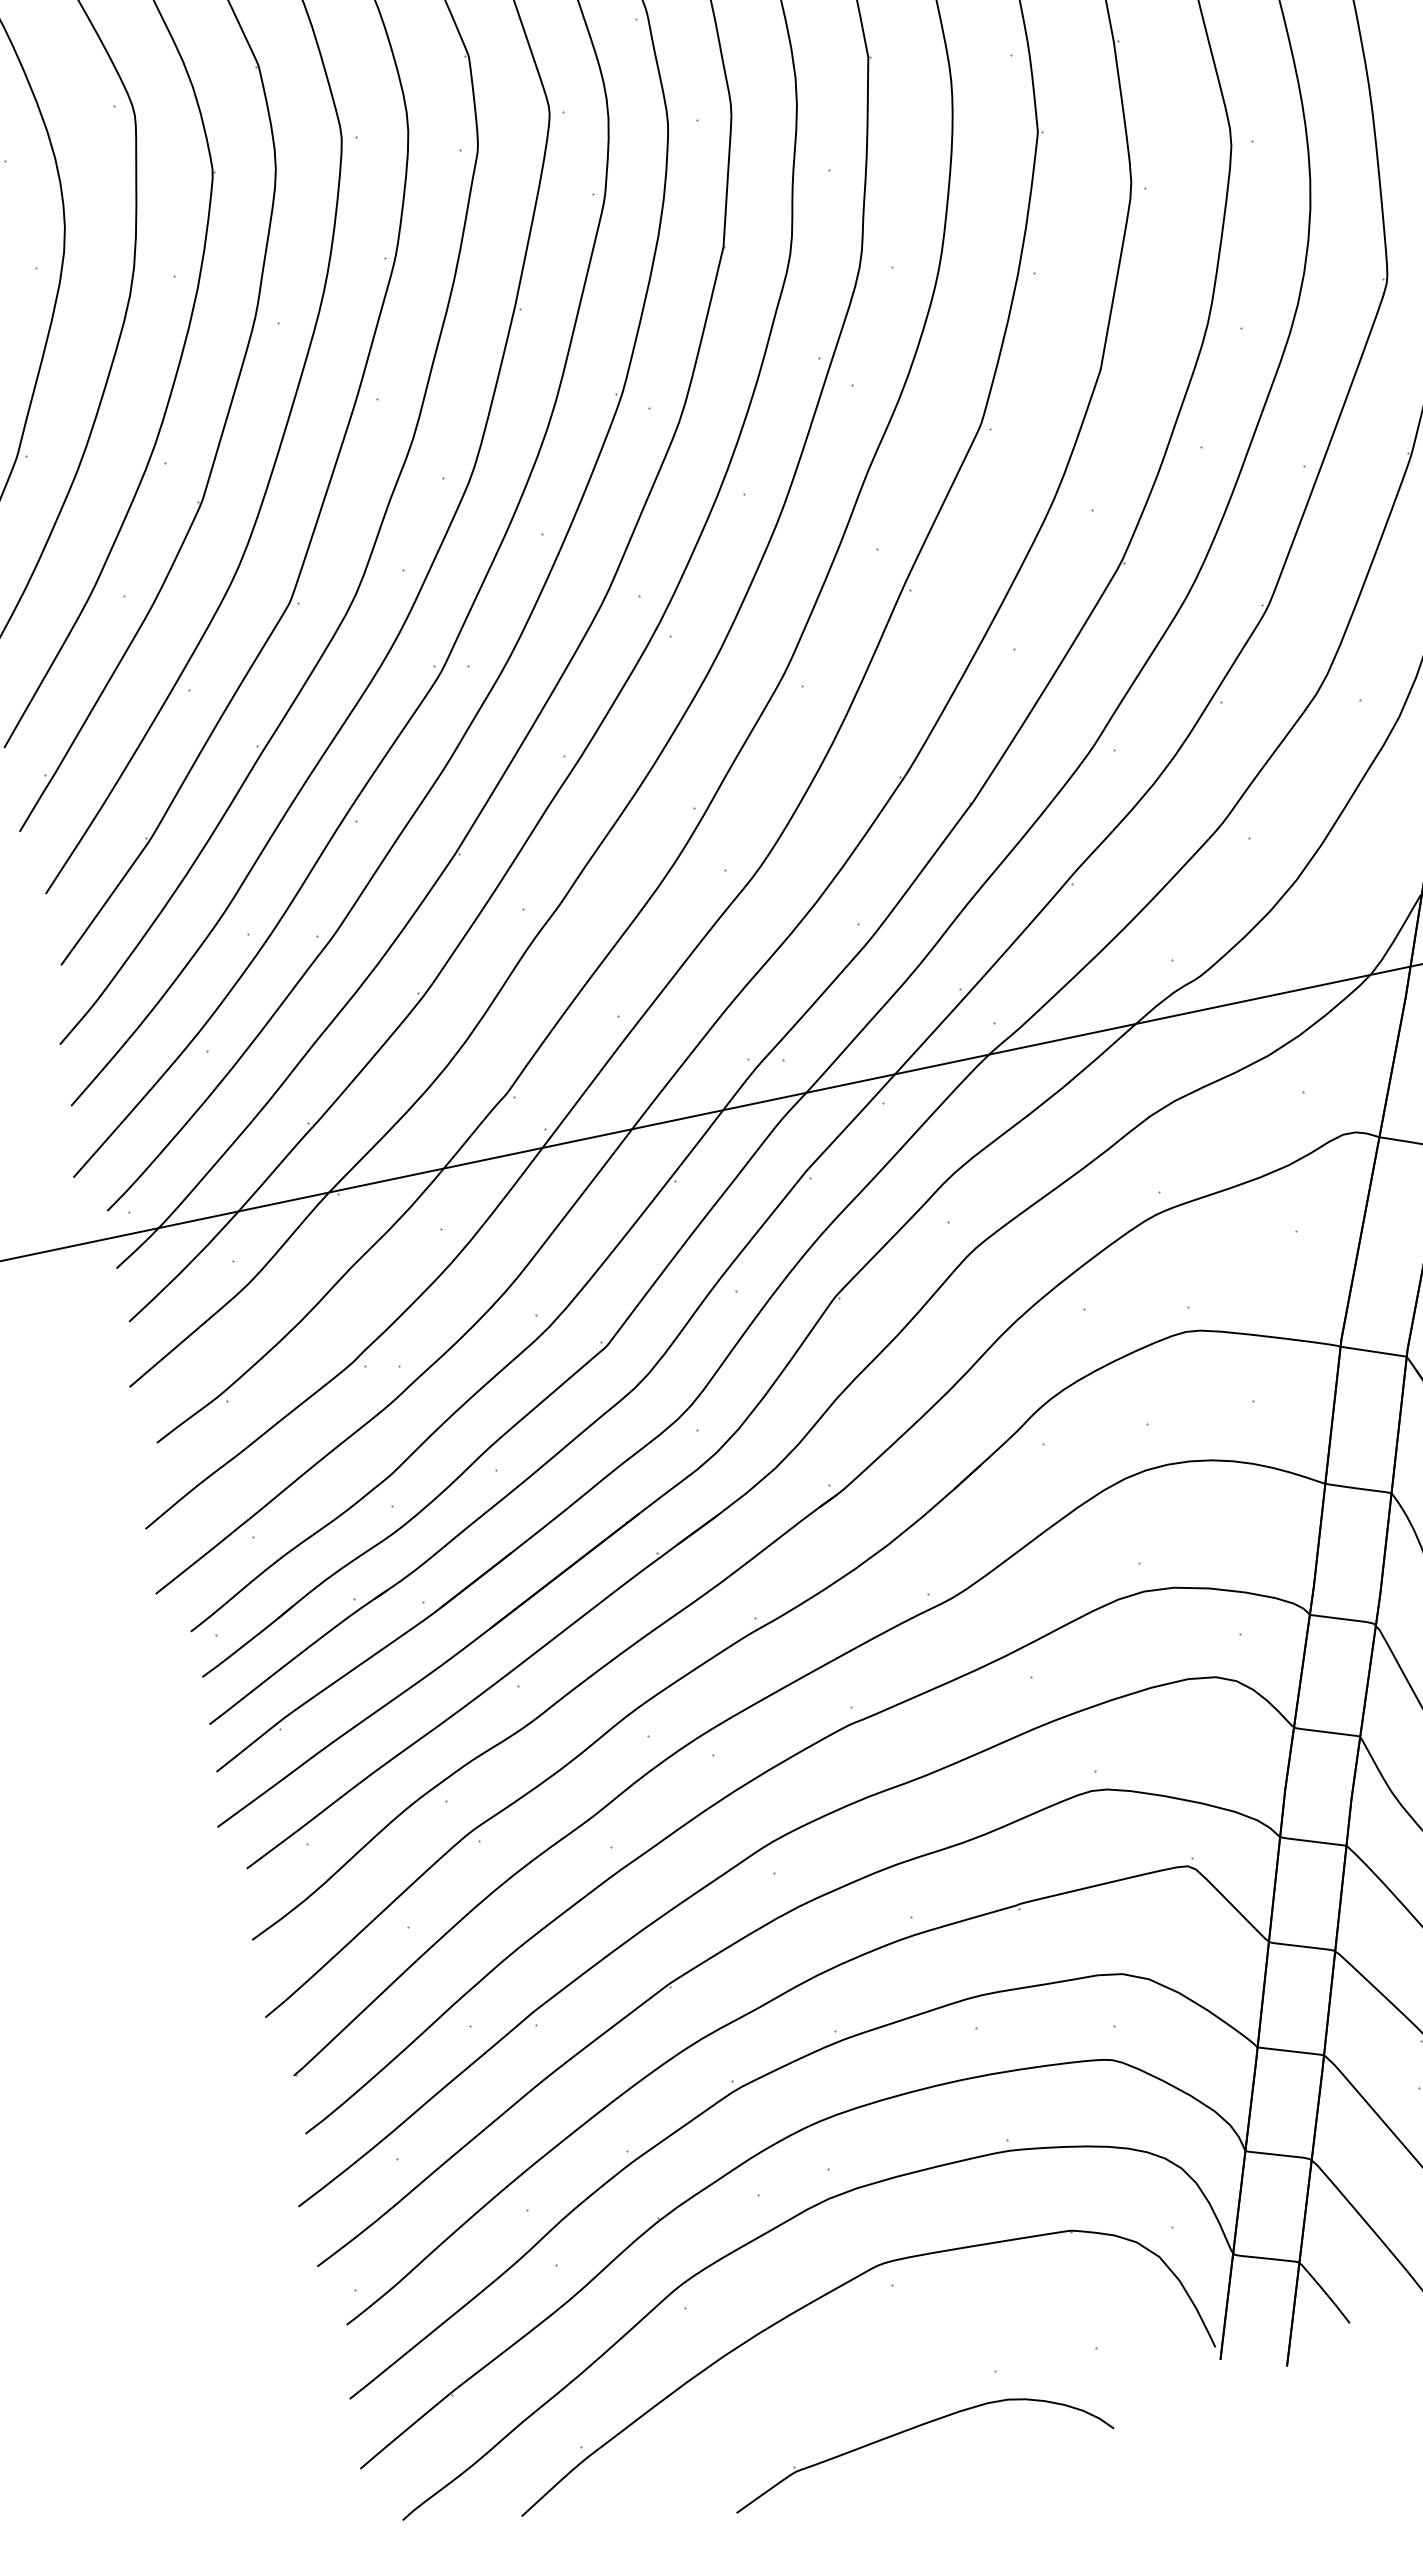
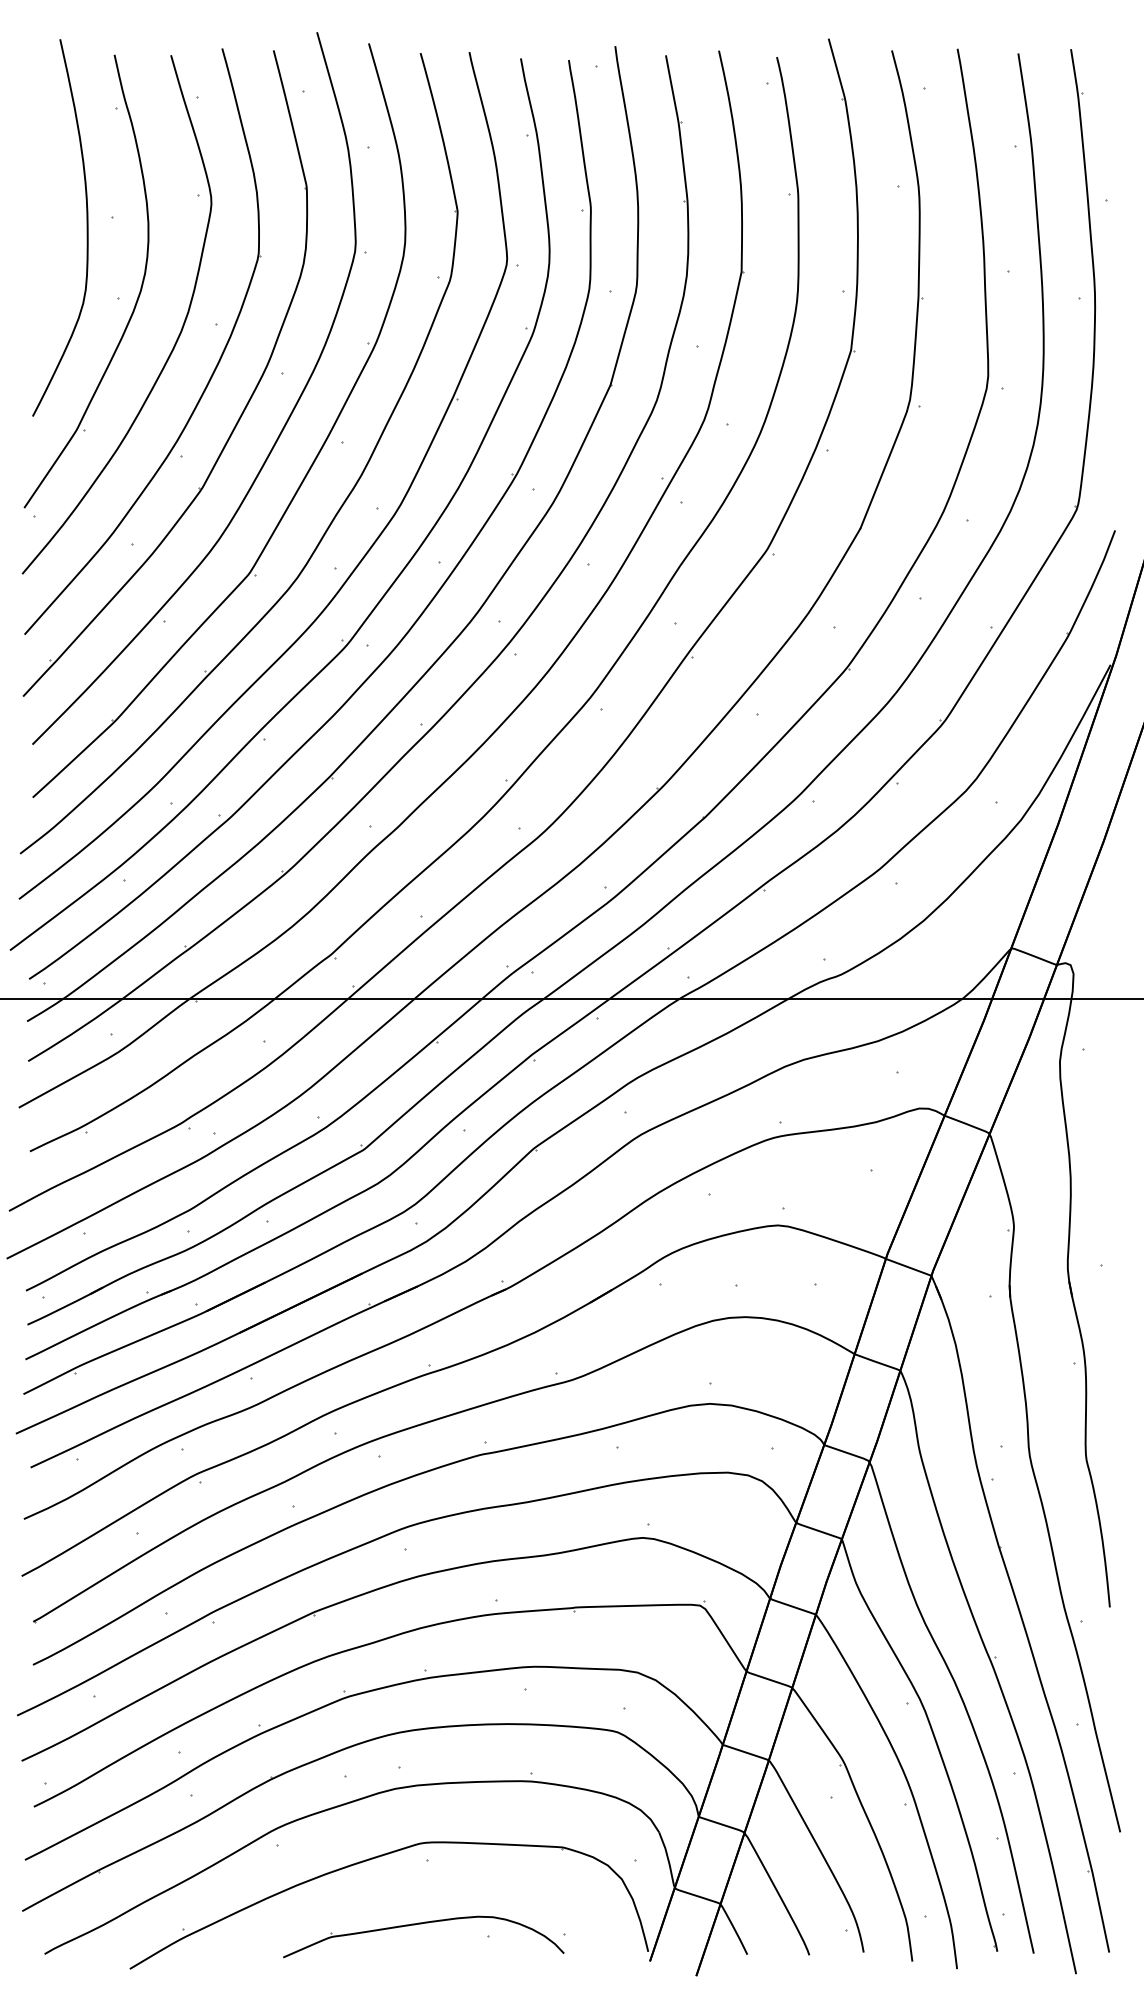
part: (913, 2429) -> (421, 1924), moved

